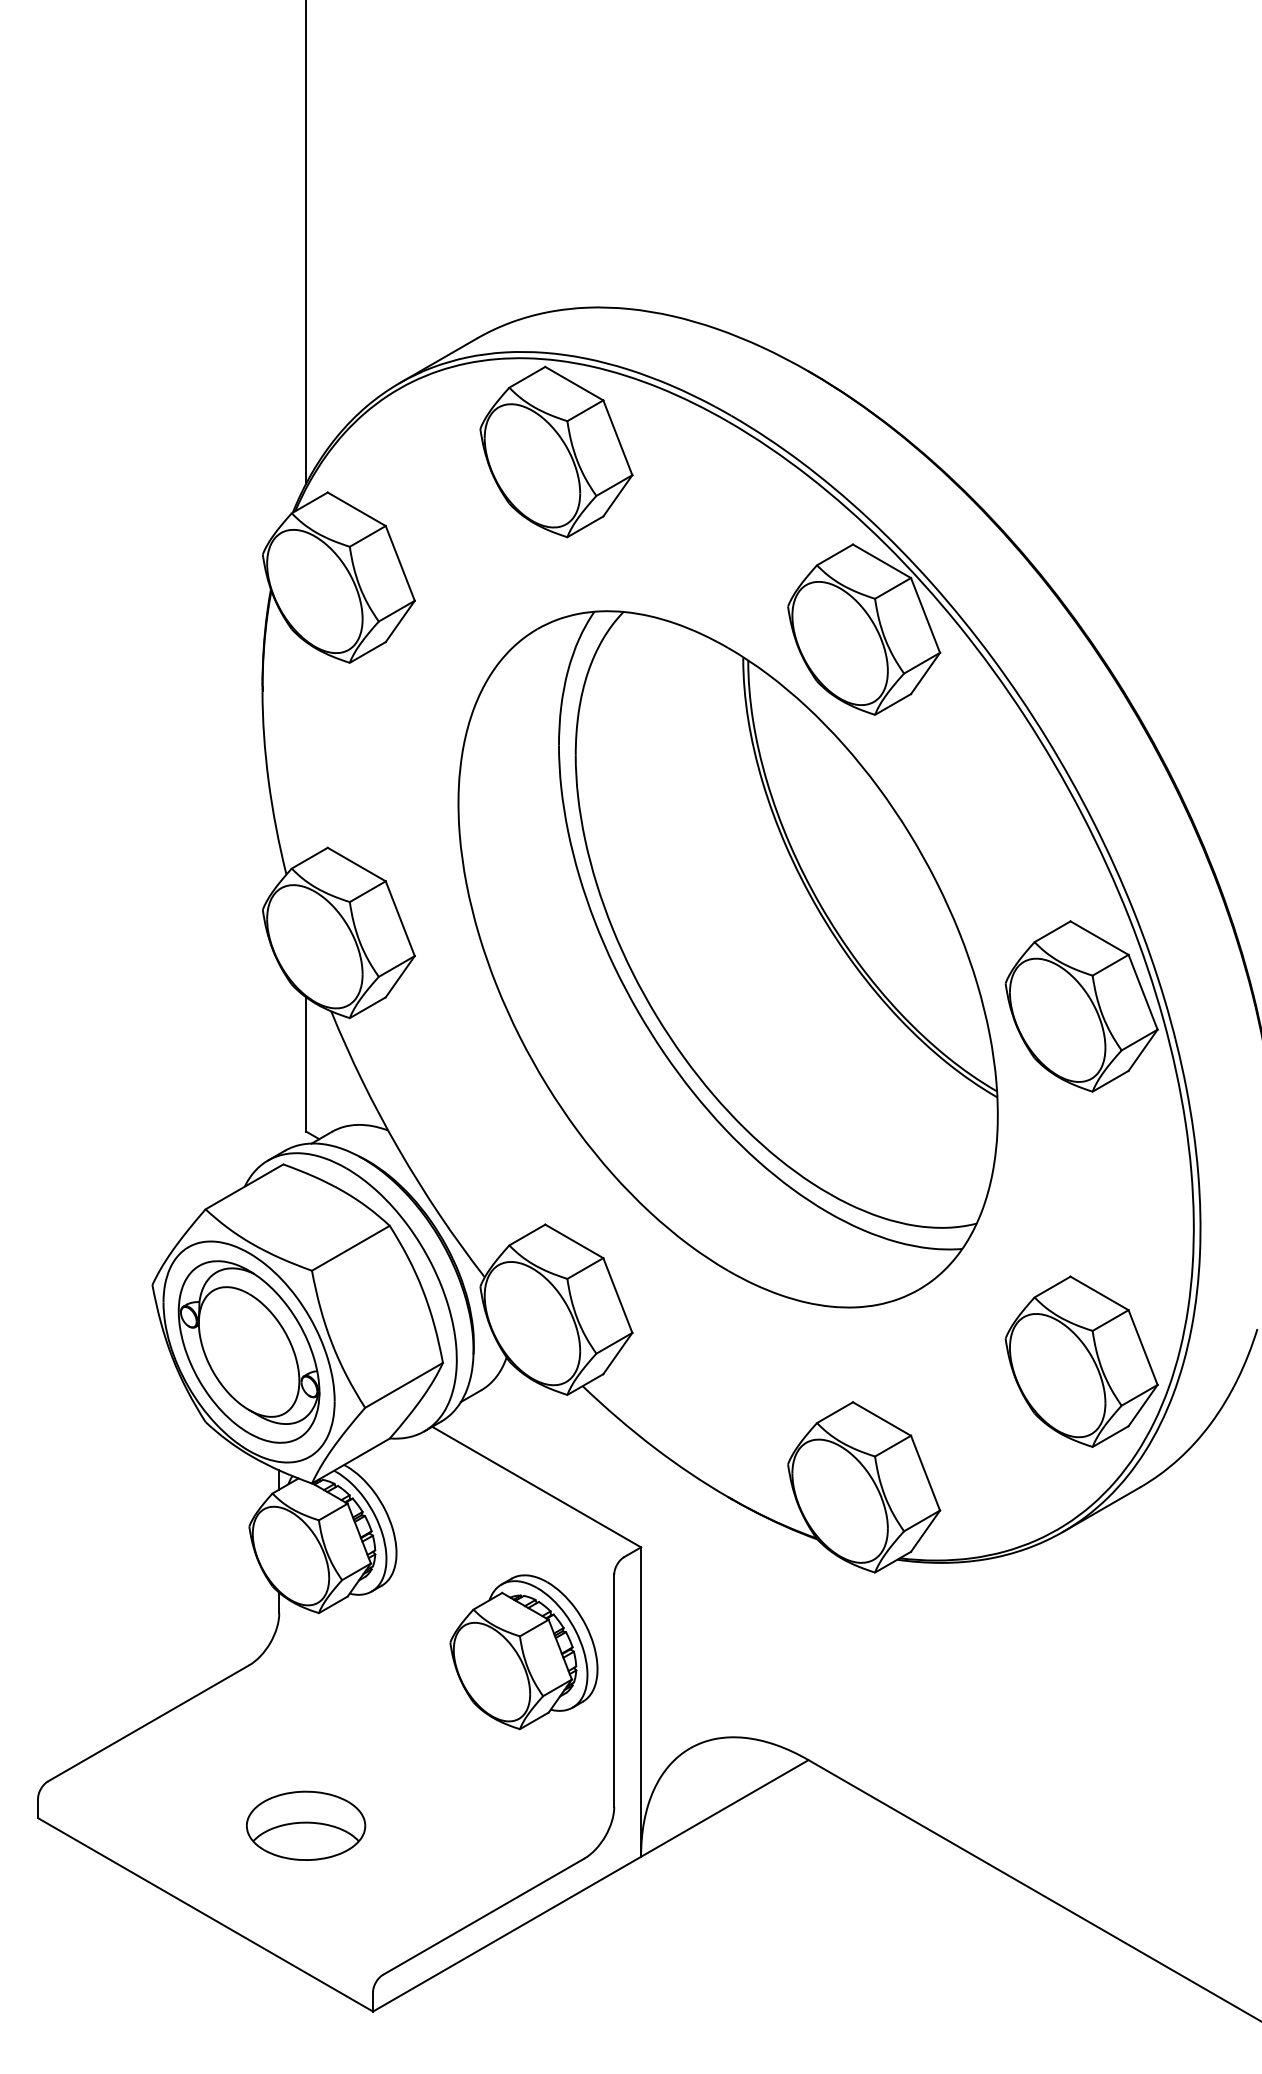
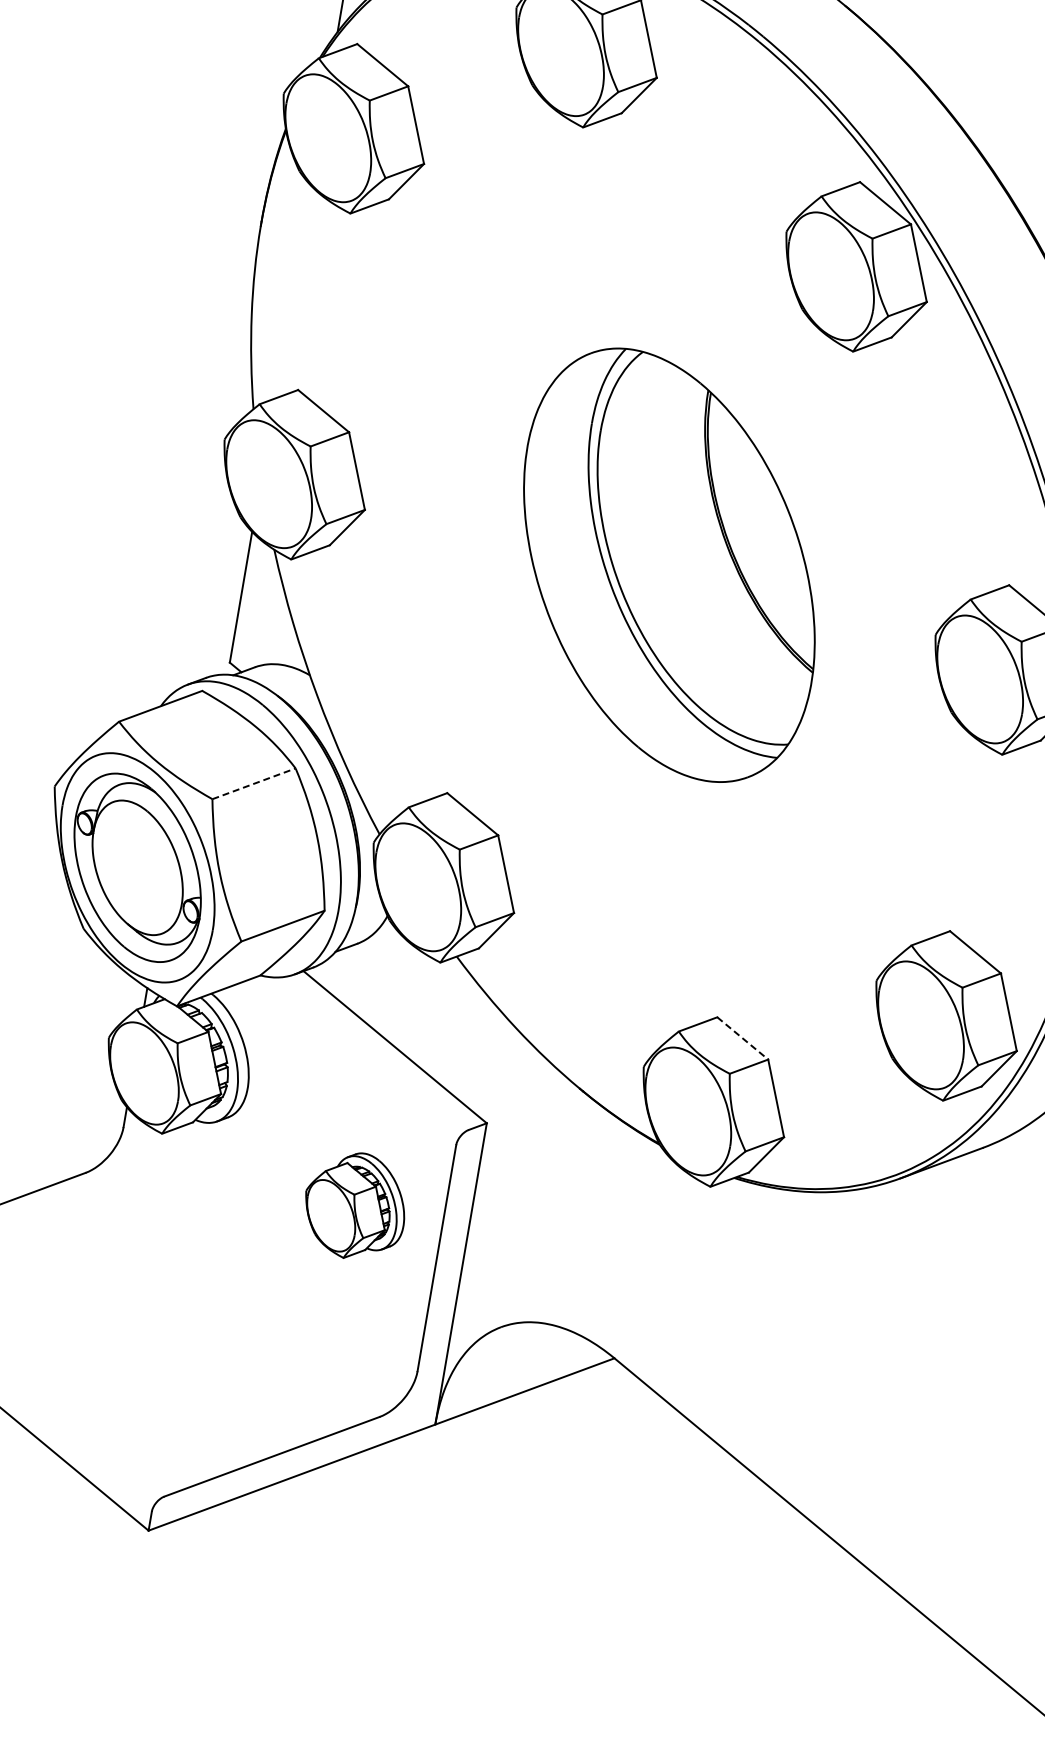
part: (727, 959) -> (668, 565), size x0.6
line: (350, 1248) -> (253, 783), solid -> dashed
line: (882, 1419) -> (743, 1038), solid -> dashed
part: (523, 1652) -> (354, 1206), size x0.7
part: (306, 1825) -> (114, 1338), removed

